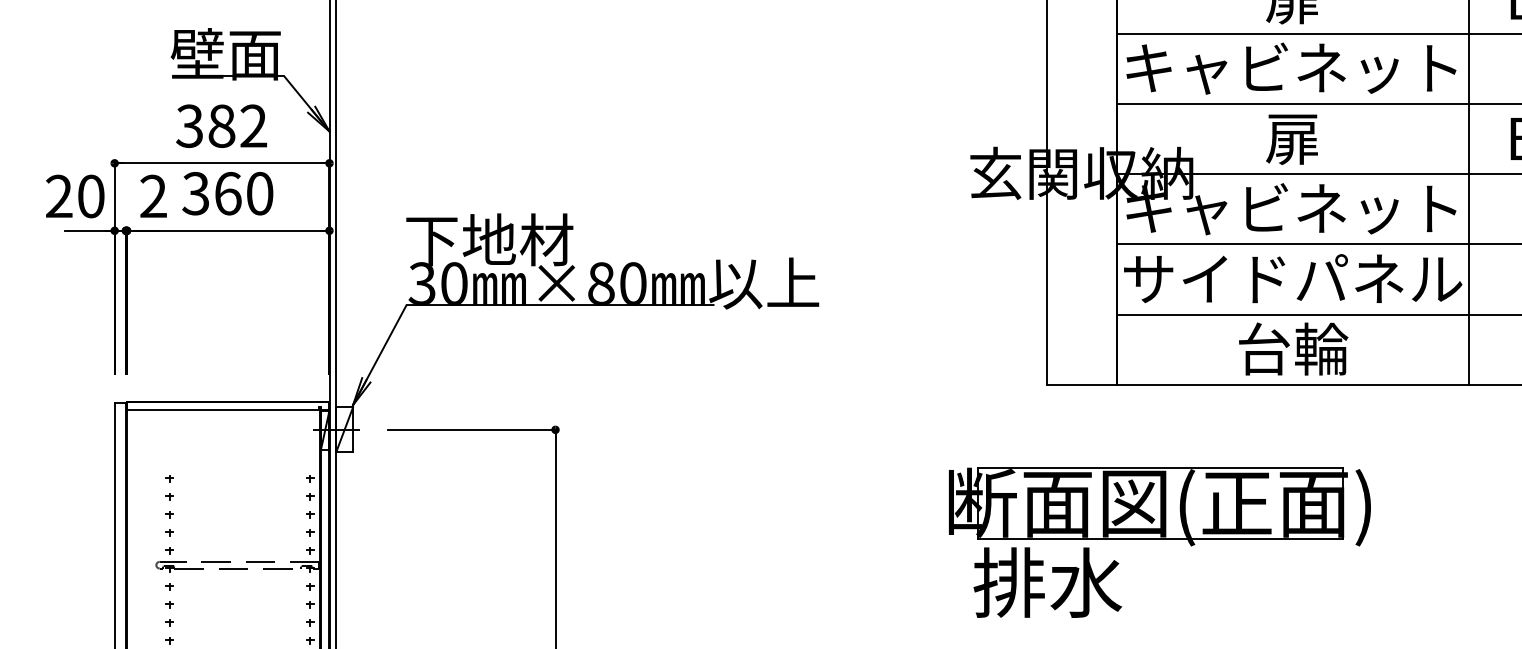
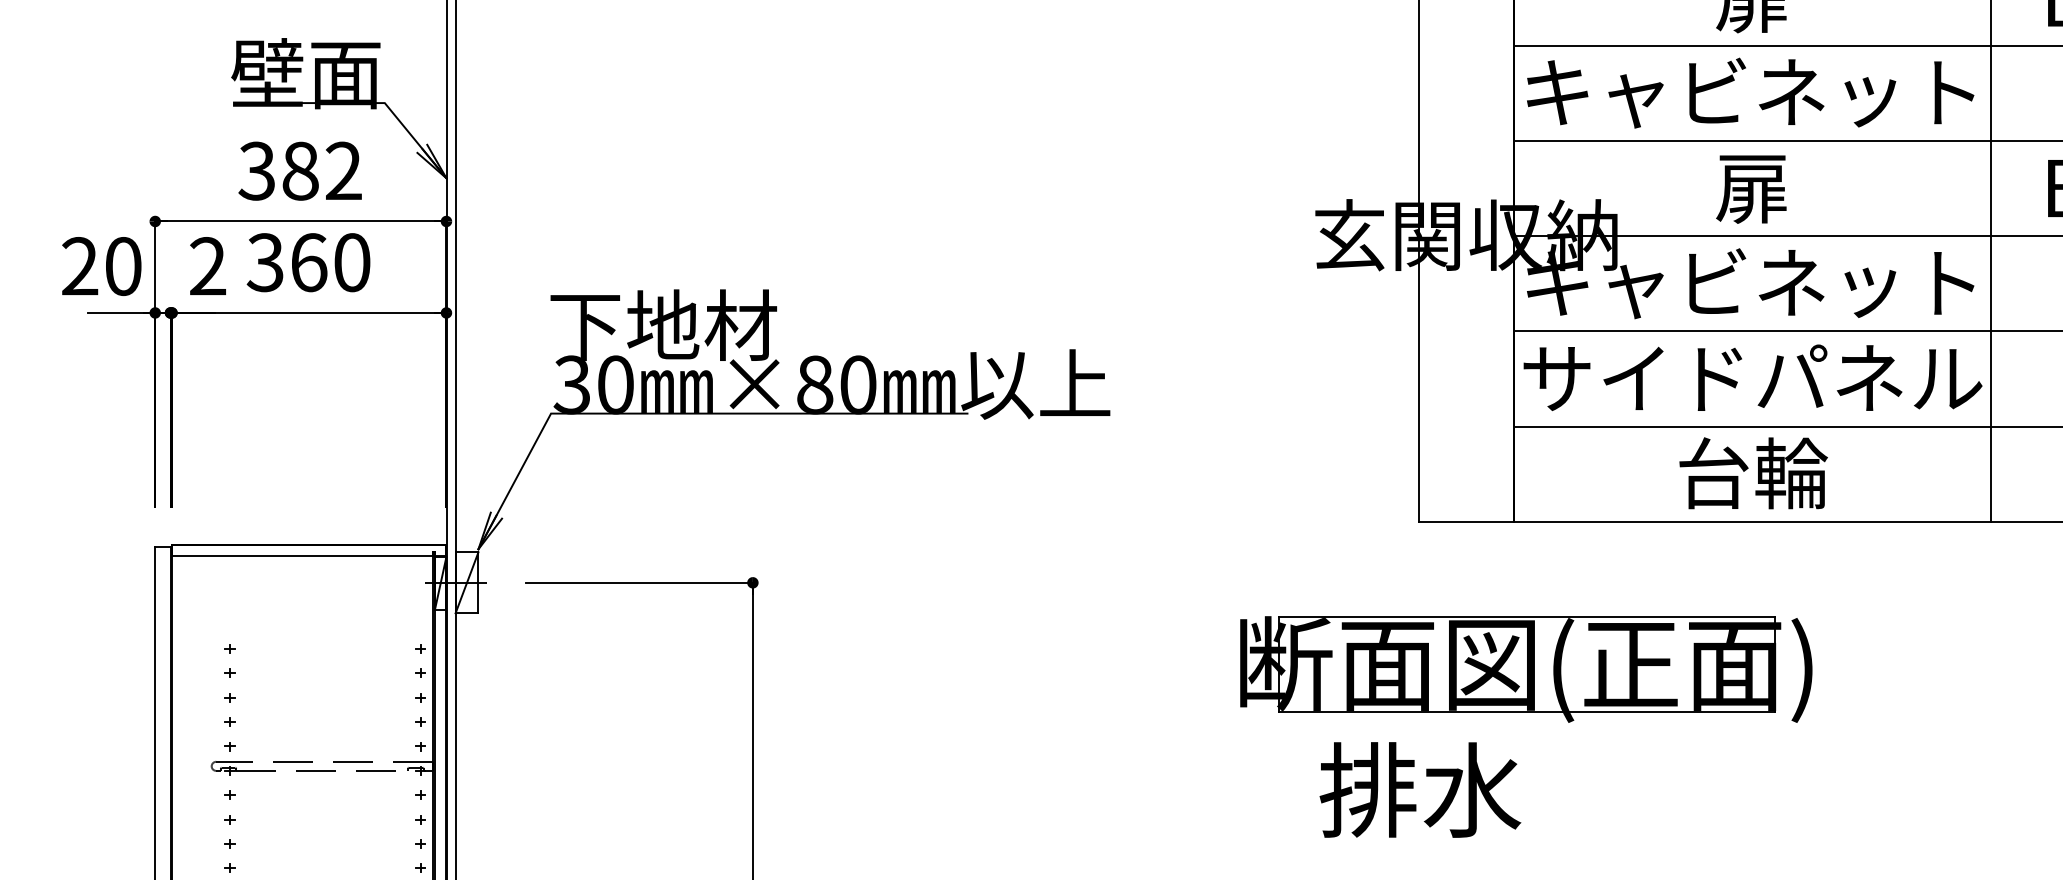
part: (1160, 507) -> (1526, 669), moved

